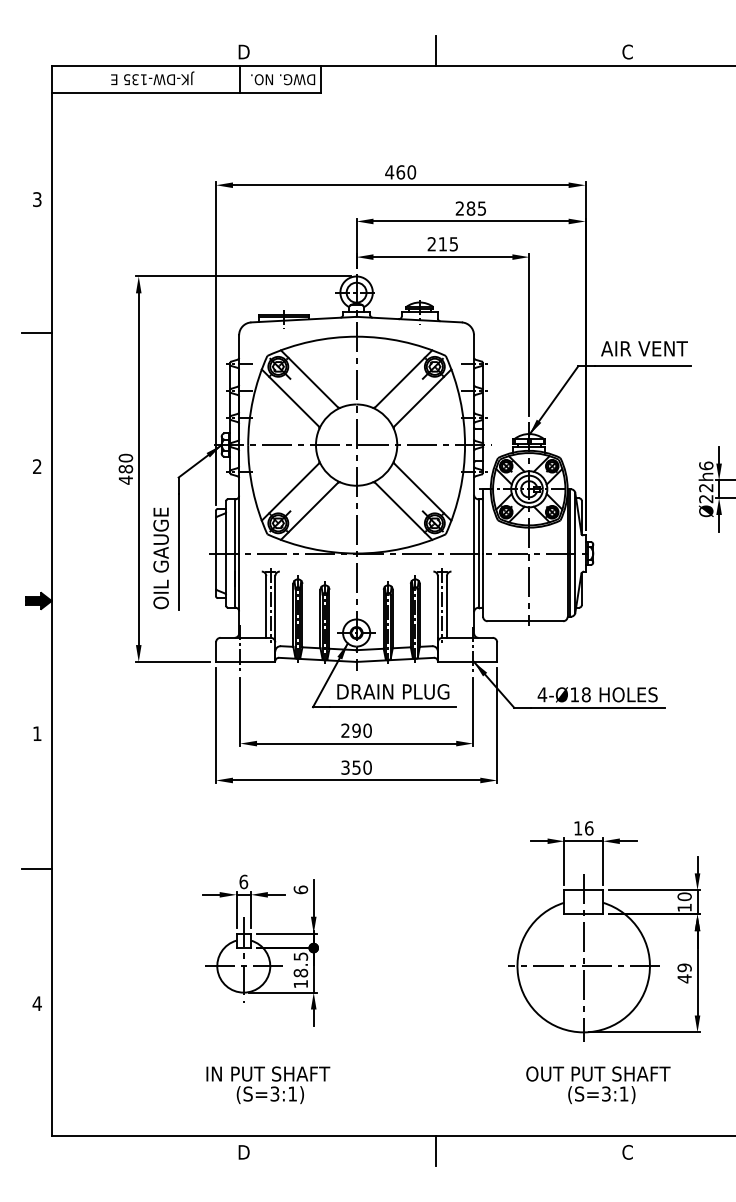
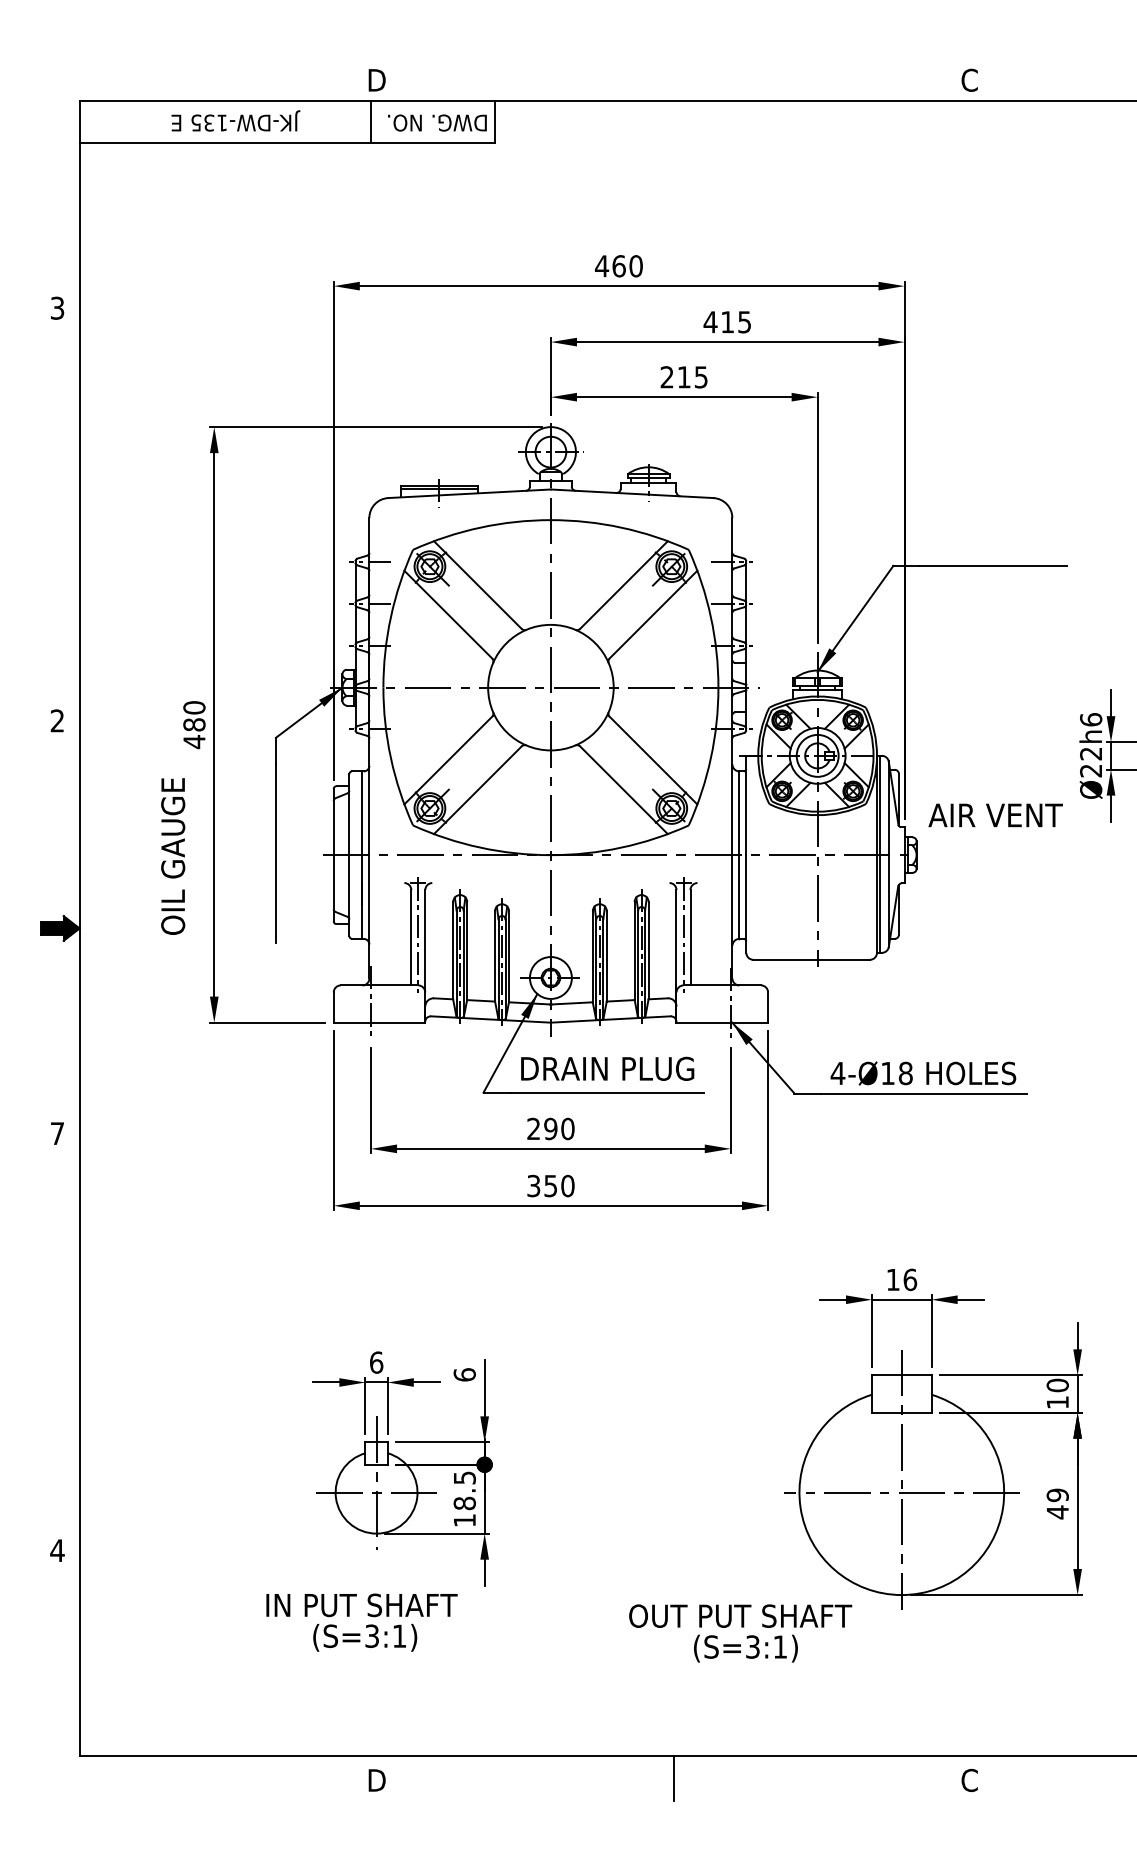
line: (436, 50) -> (674, 77), removed
text: (465, 208) -> (719, 322), 285 -> 415
line: (36, 333) -> (56, 515), removed
text: (644, 348) -> (995, 814), moved
text: (160, 558) -> (172, 856), moved
text: (37, 733) -> (57, 1133), 1 -> 7
line: (36, 868) -> (56, 1341), removed
text: (268, 1085) -> (362, 1623), moved
text: (598, 1085) -> (740, 1633), moved

